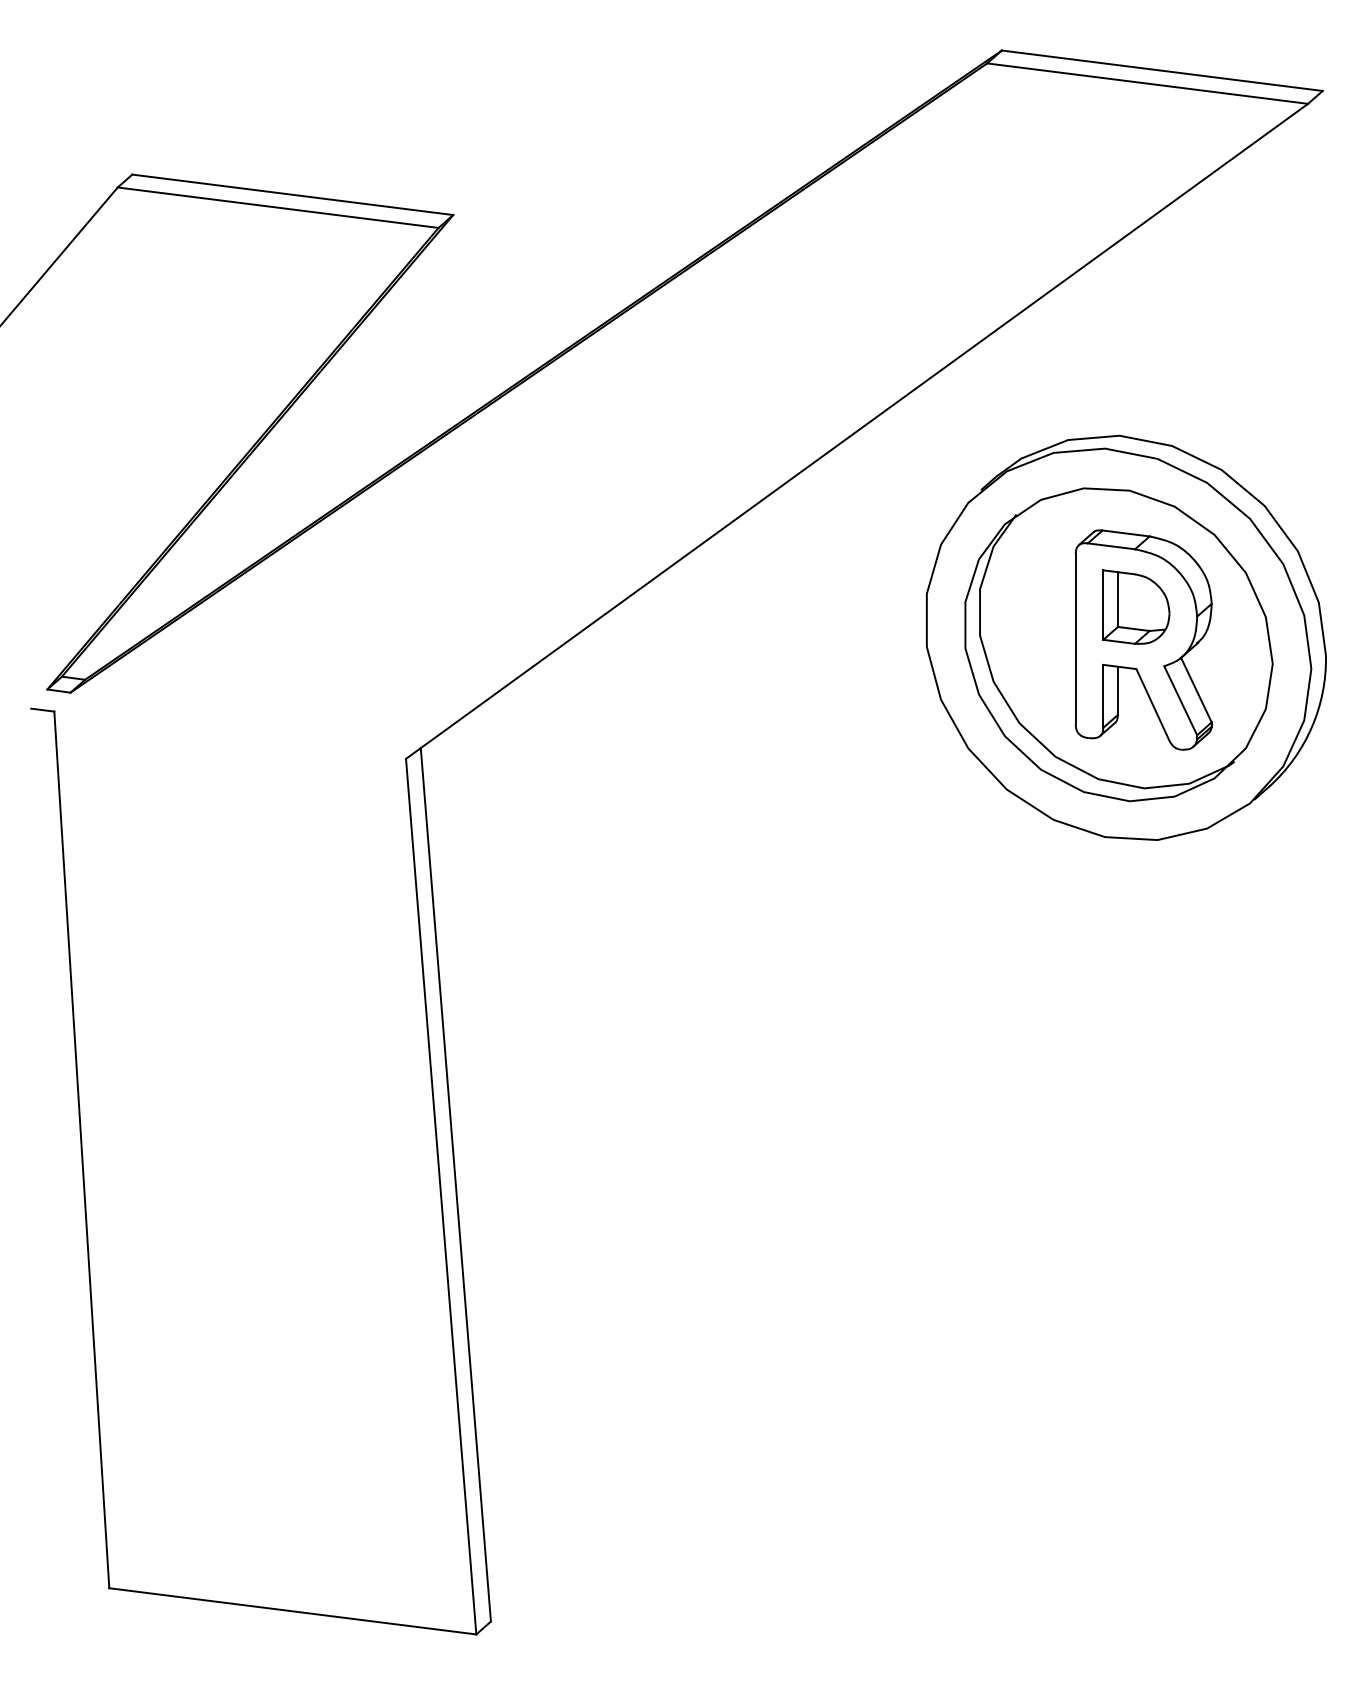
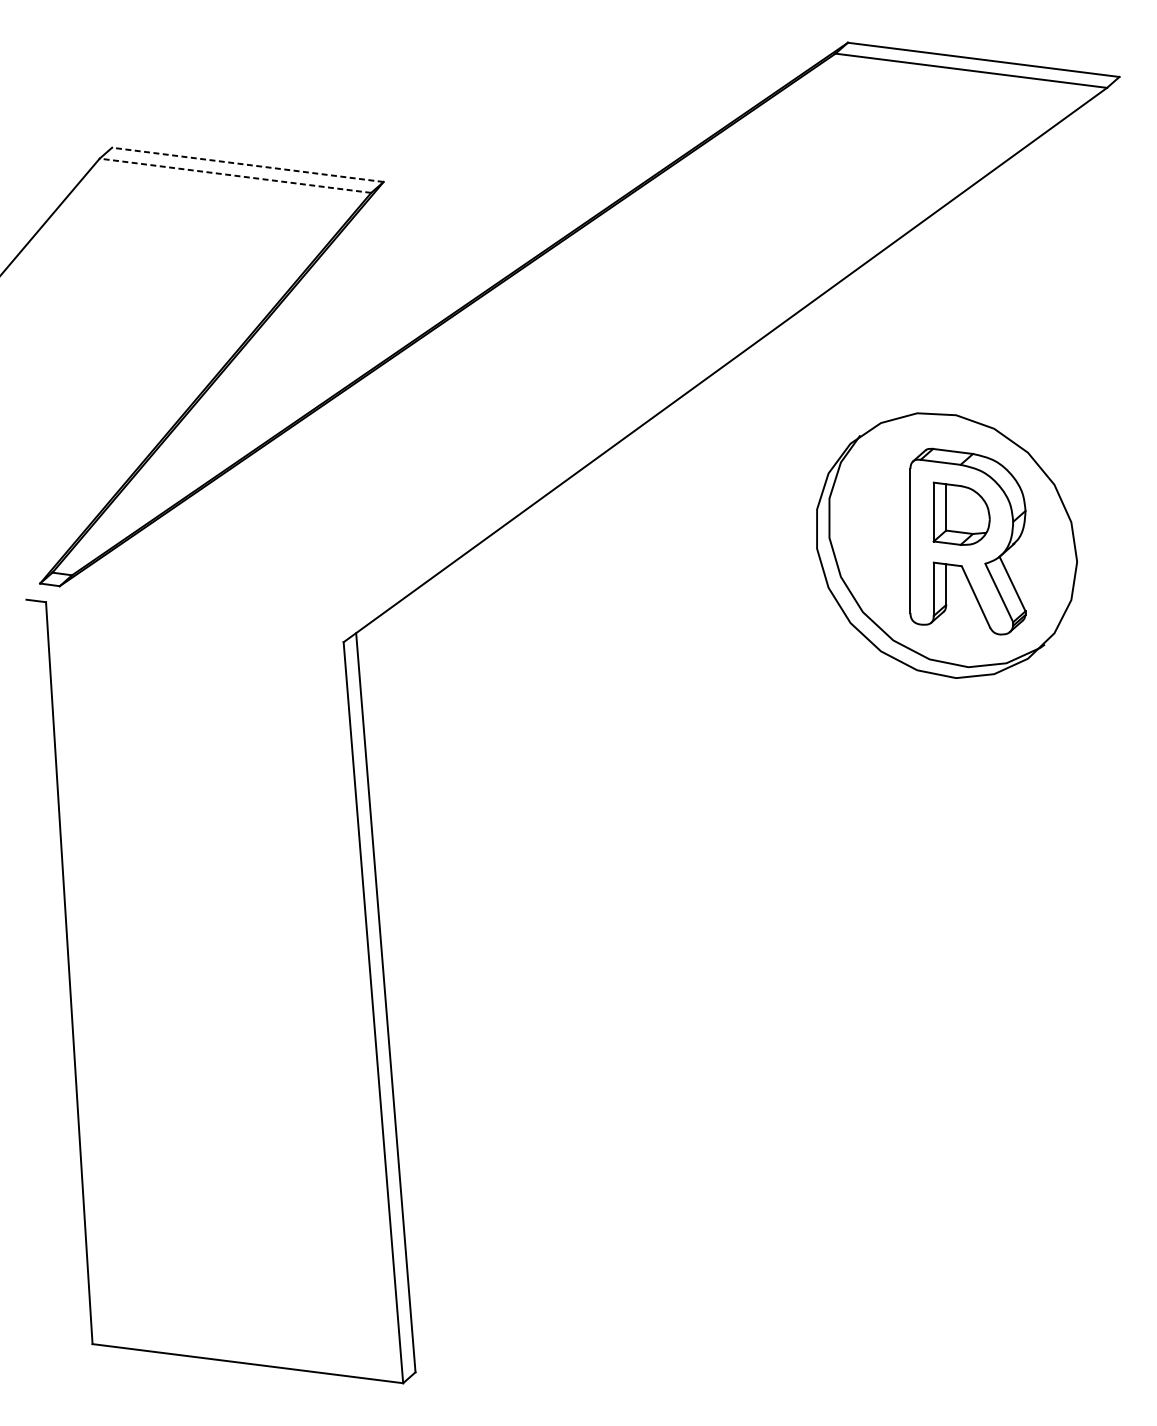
line: (292, 194) -> (247, 164), solid -> dashed
line: (278, 207) -> (235, 175), solid -> dashed
part: (1126, 637) -> (953, 539), removed

